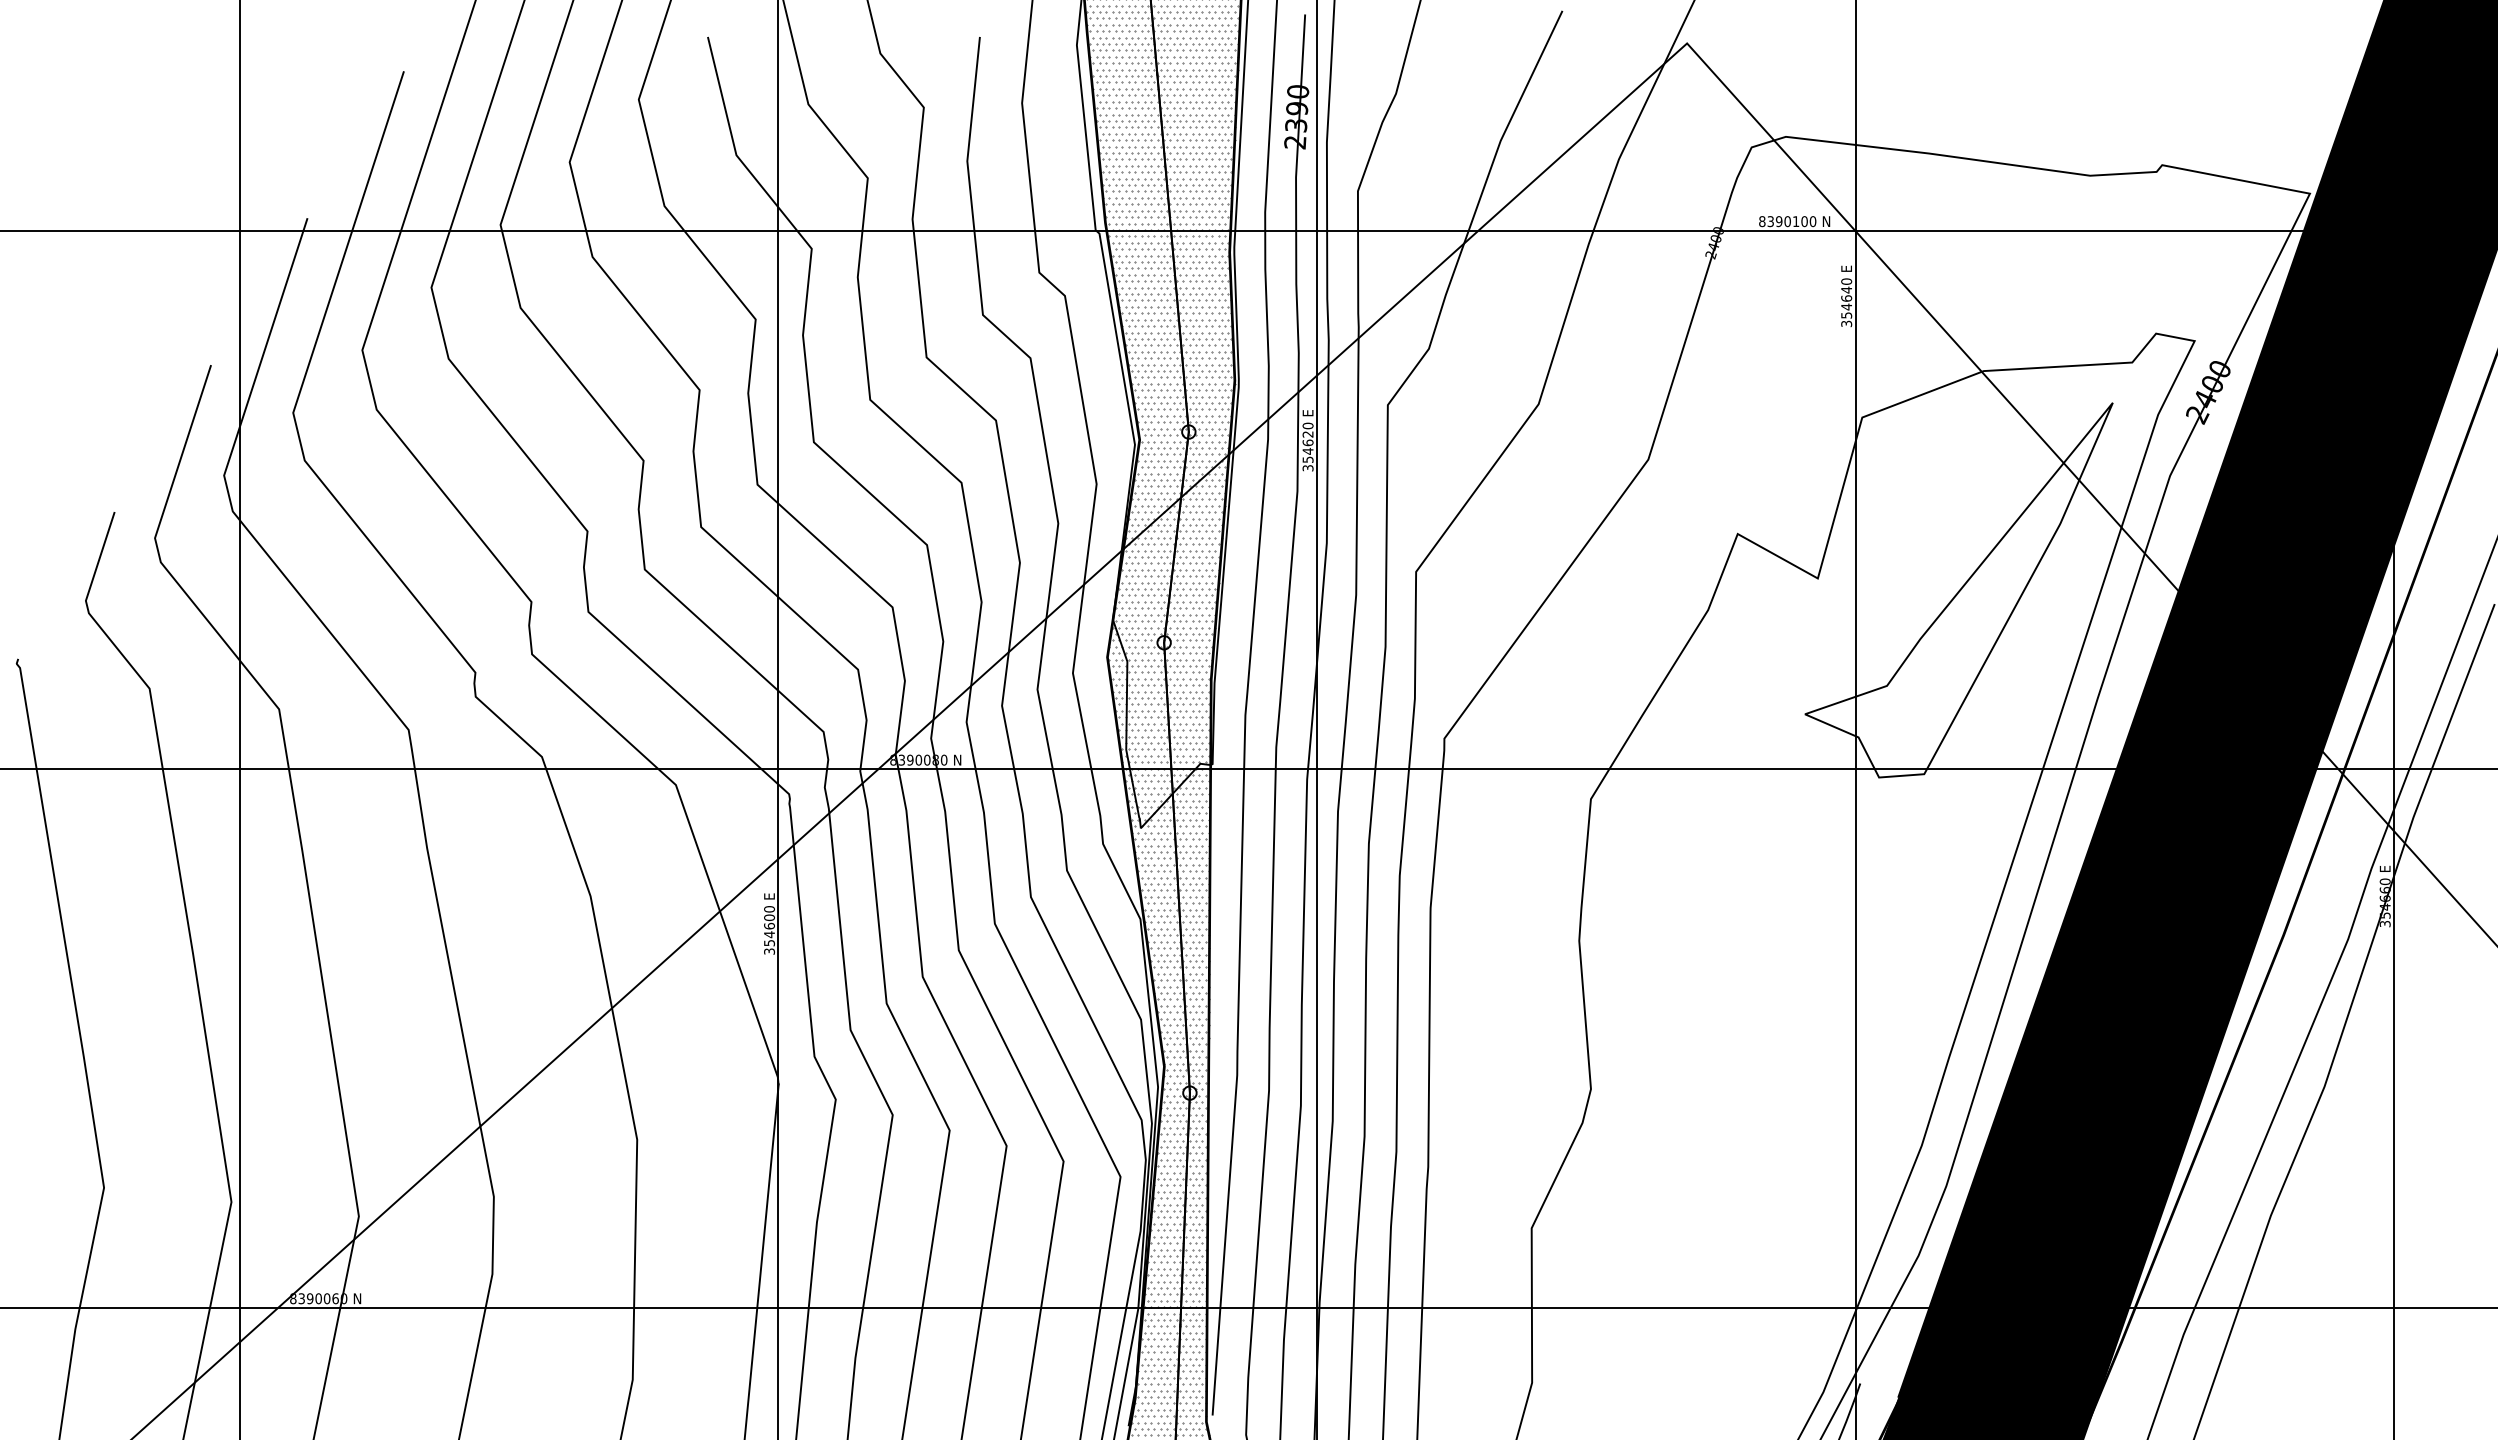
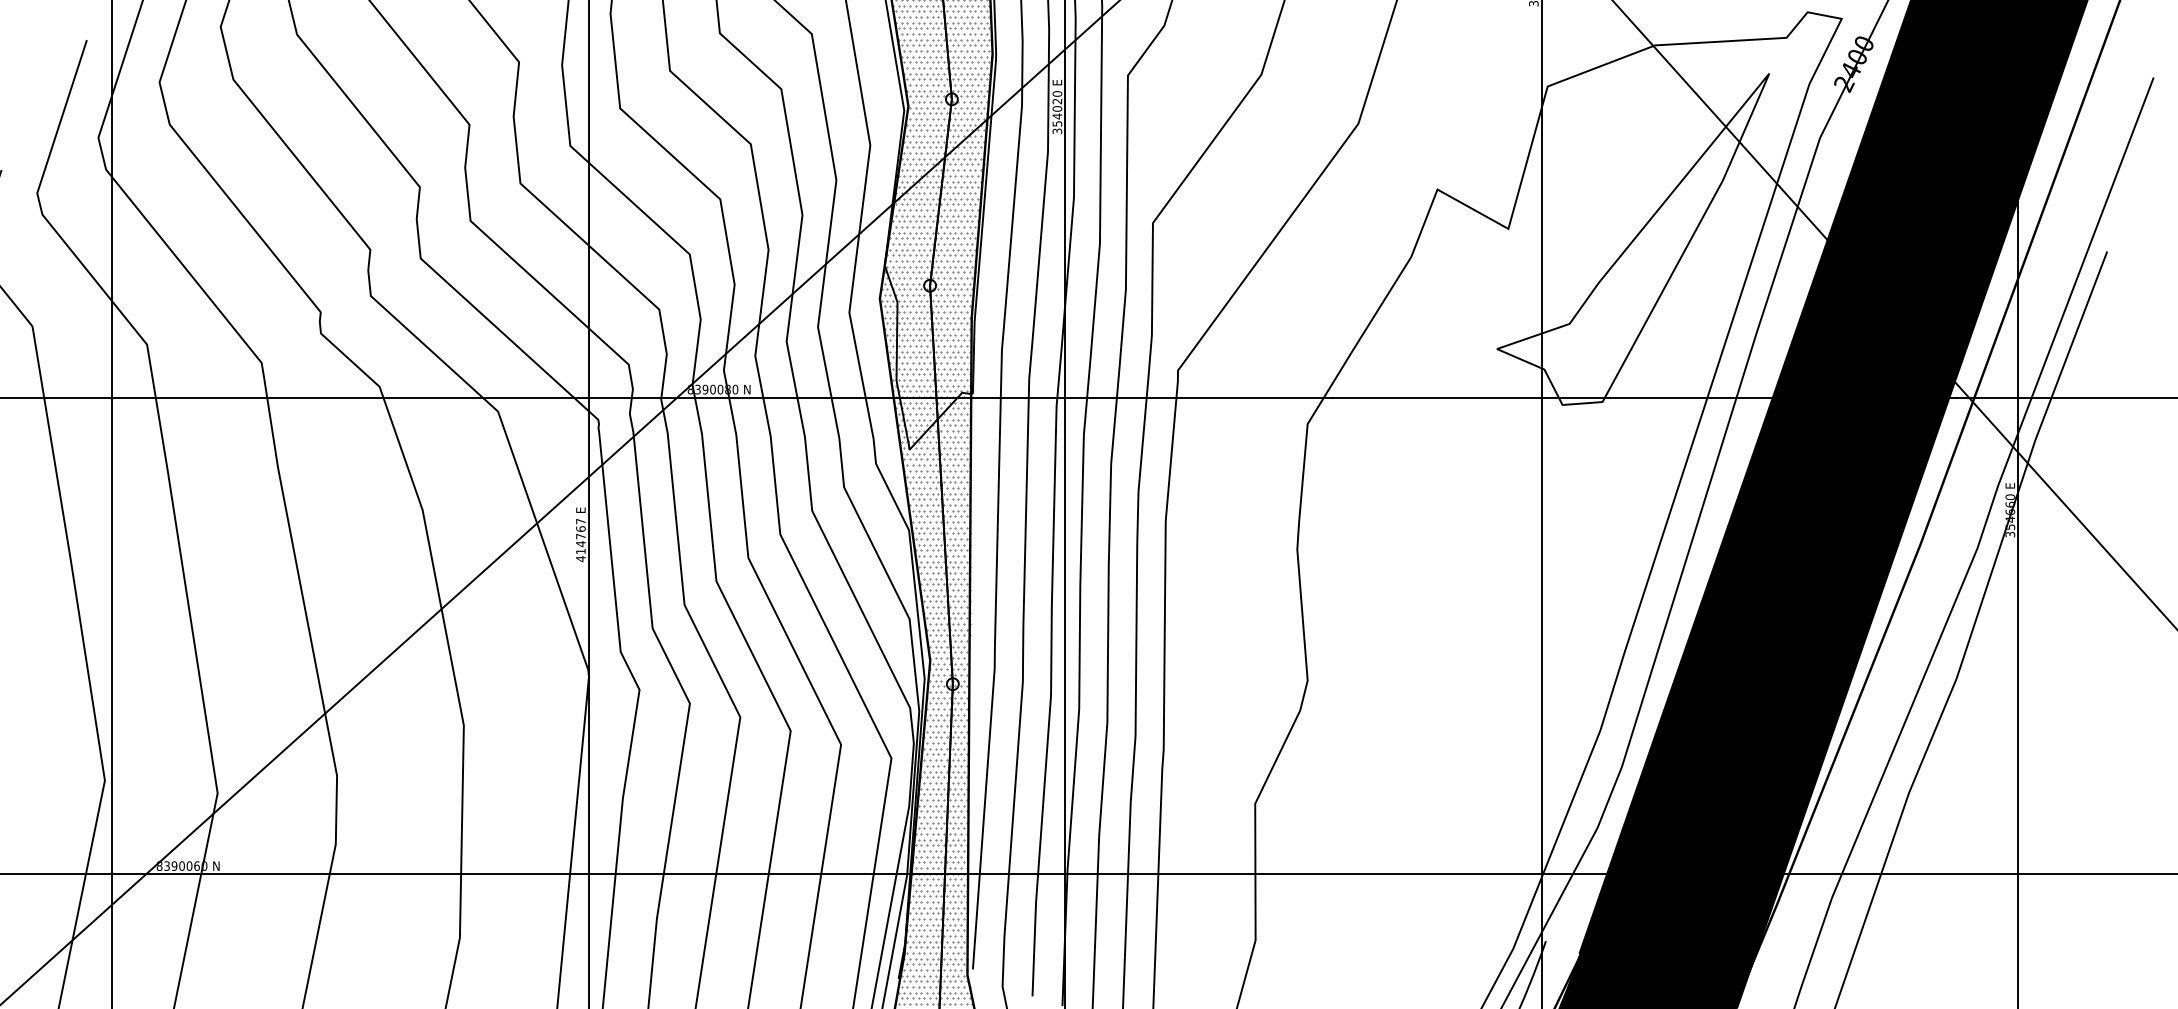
text: (1307, 442) -> (1056, 108), 354620 -> 354020
text: (769, 930) -> (580, 540), 354600 -> 414767

